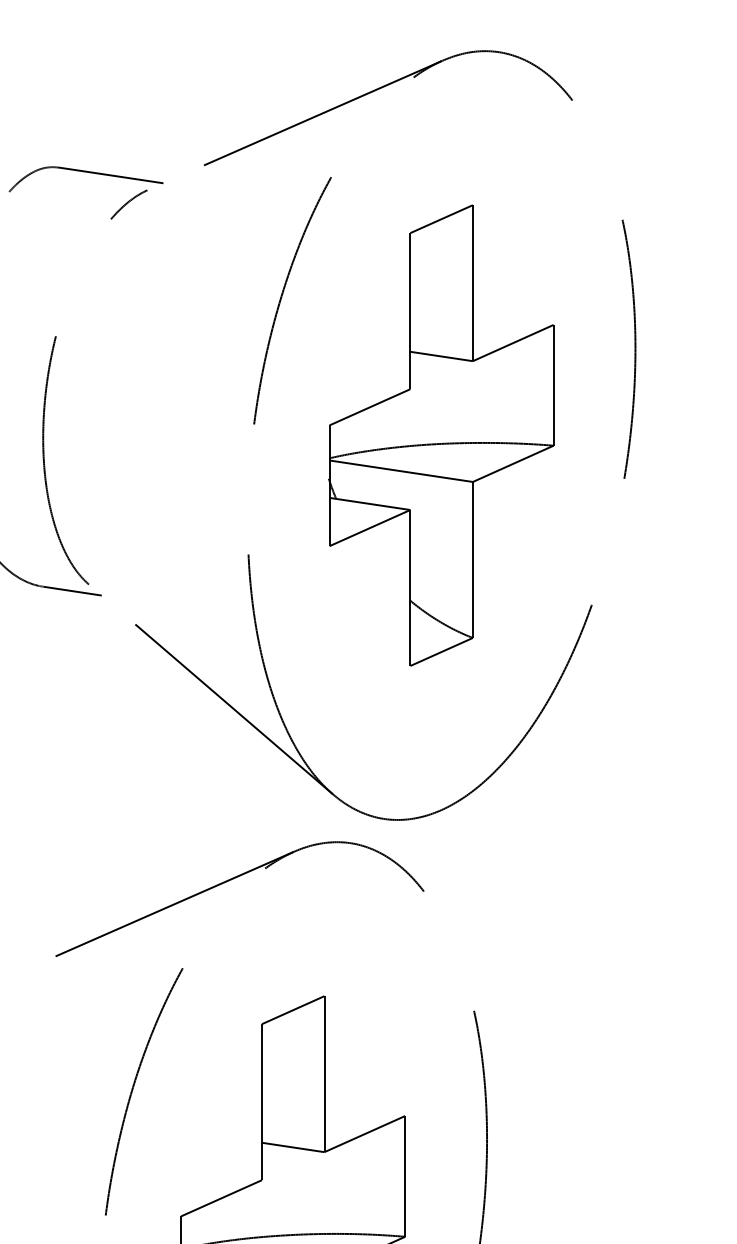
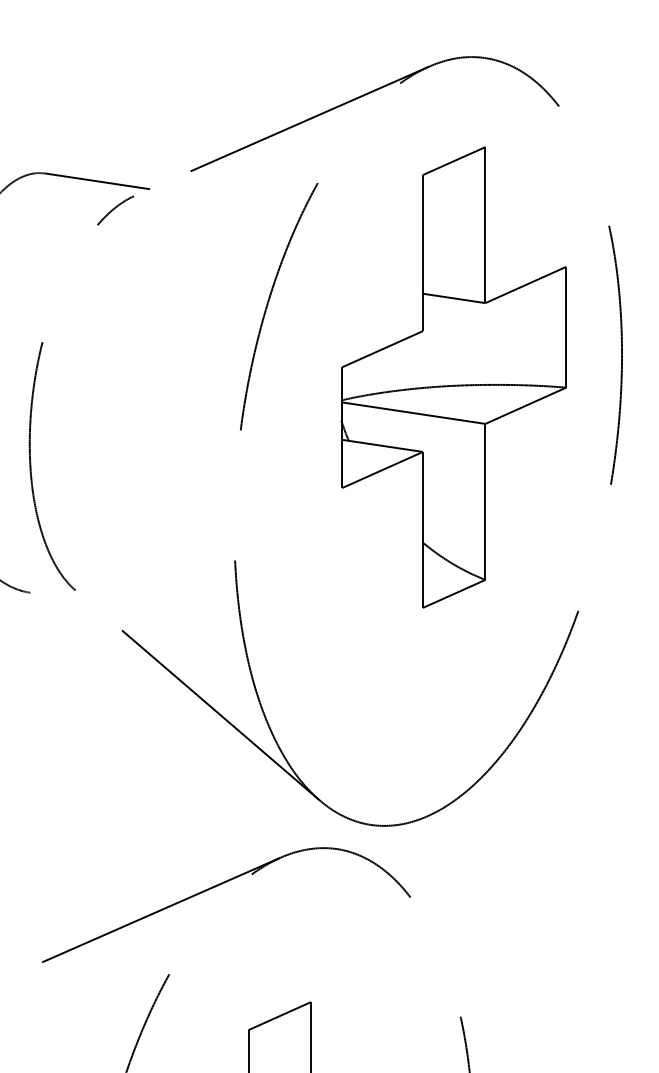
part: (441, 435) -> (454, 377), moved
line: (72, 590) -> (59, 596), removed

